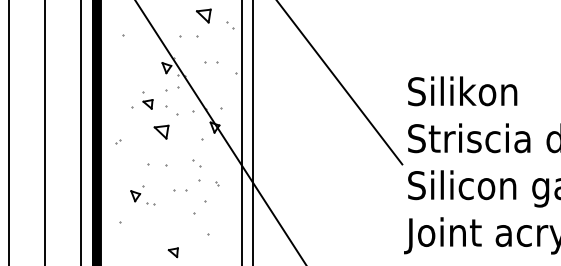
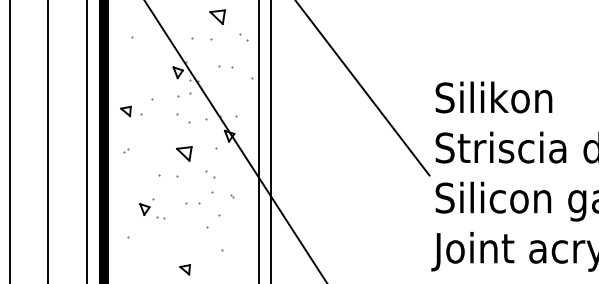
part: (230, 25) -> (243, 37), moved
part: (147, 104) -> (125, 111), moved
part: (161, 131) -> (184, 153), moved

